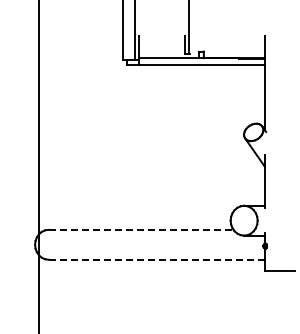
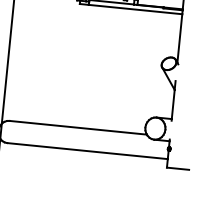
line: (141, 229) -> (78, 127), dashed -> solid
line: (157, 259) -> (88, 150), dashed -> solid

